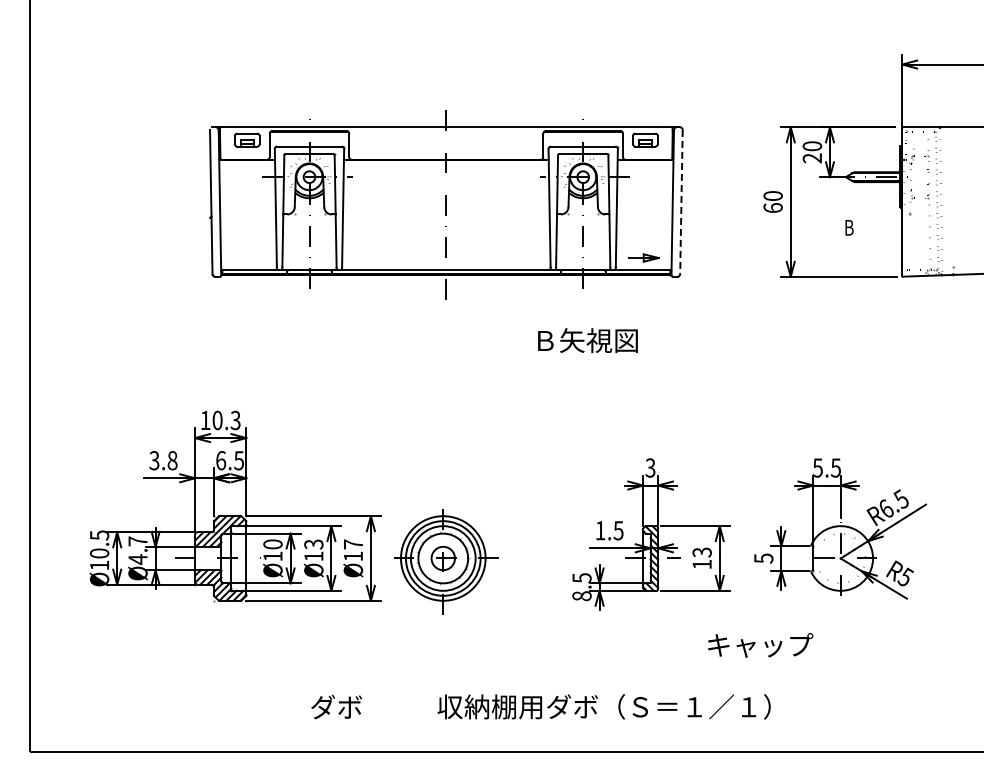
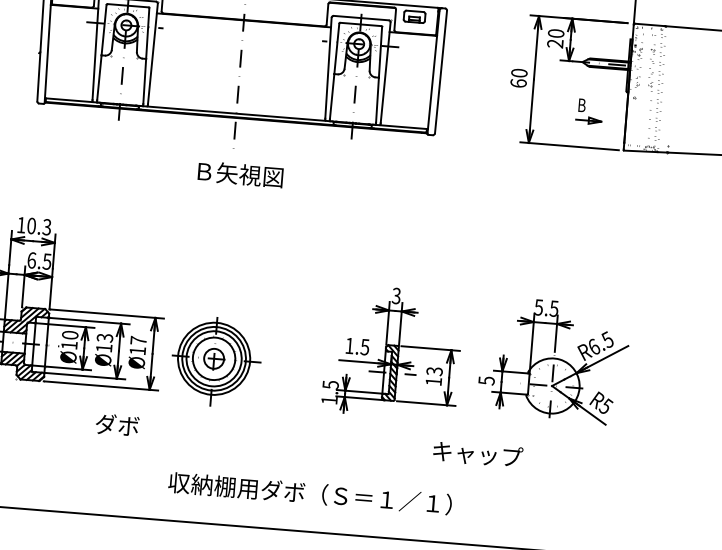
line: (681, 202) -> (441, 72), dashed -> solid
part: (643, 257) -> (588, 120), moved
text: (587, 340) -> (240, 174), moved
text: (581, 596) -> (329, 400), 8.5 -> 1.5
text: (336, 706) -> (117, 424), moved
text: (603, 706) -> (309, 493), moved

